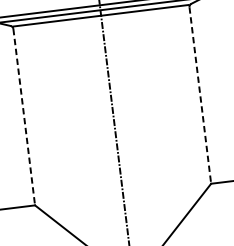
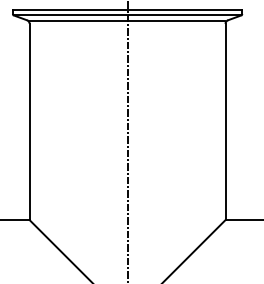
line: (200, 95) -> (225, 122), dashed -> solid
line: (24, 117) -> (29, 122), dashed -> solid

